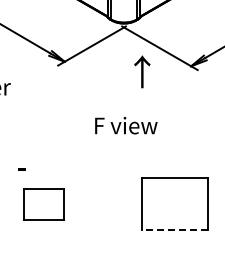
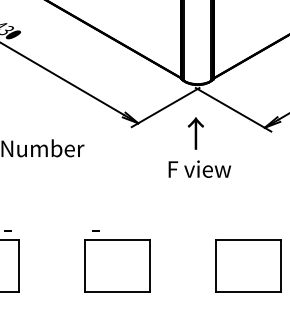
text: (141, 71) -> (195, 133), moved
text: (125, 124) -> (199, 168), moved
part: (43, 203) -> (117, 265), size x1.67
line: (174, 229) -> (248, 291), dashed -> solid

